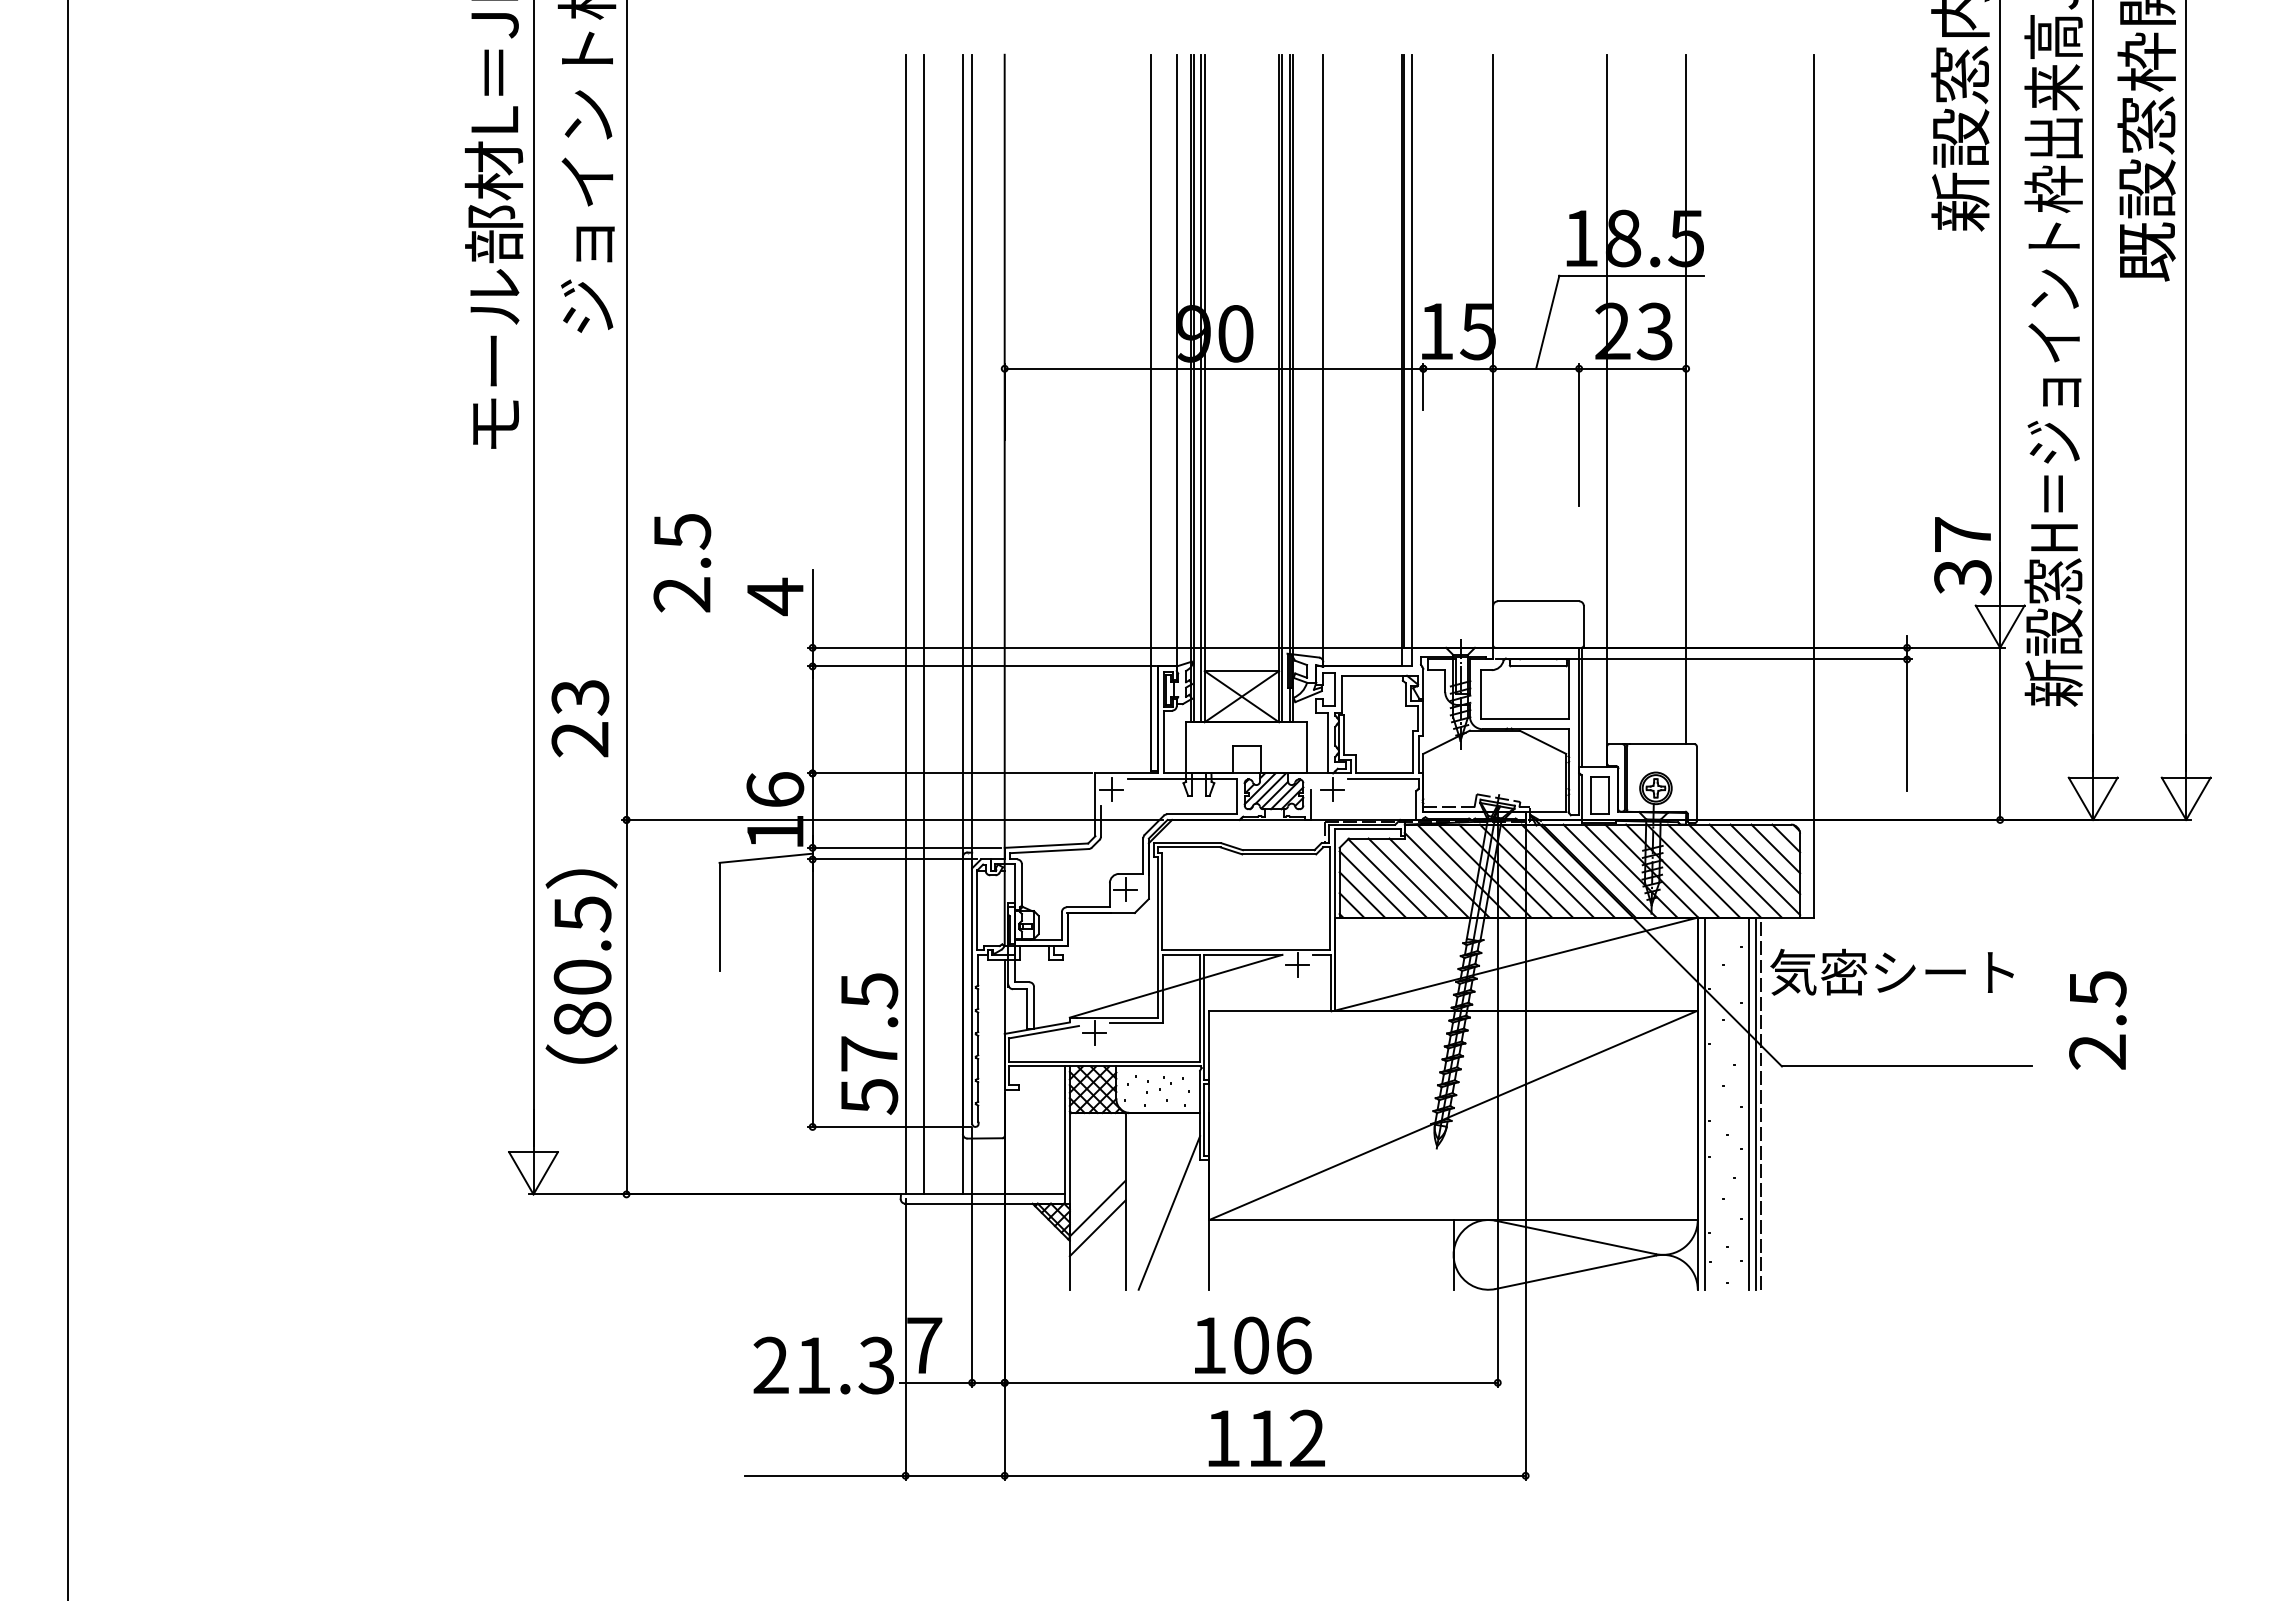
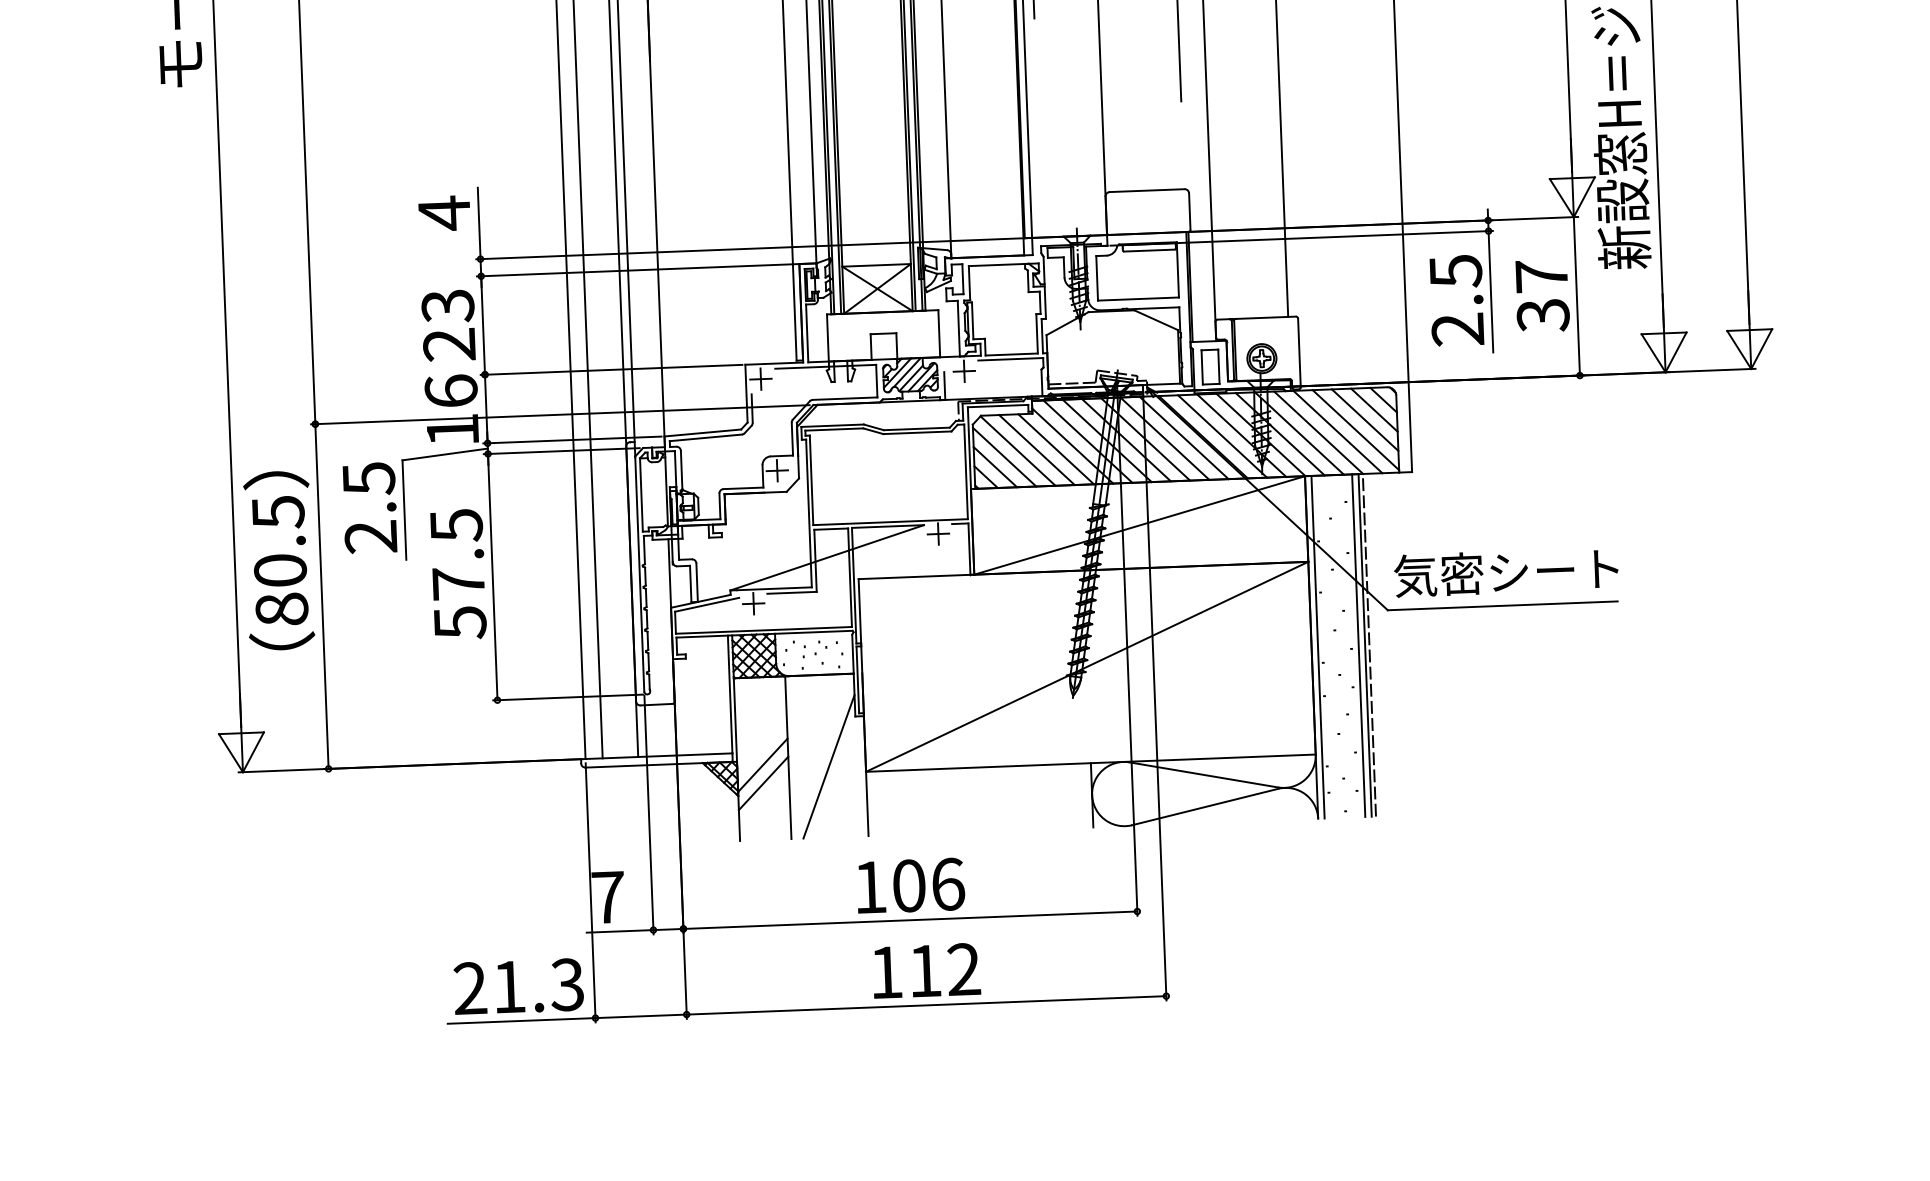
text: (1962, 556) -> (1542, 296), moved
text: (682, 563) -> (370, 508), moved
text: (580, 718) -> (448, 325), moved
text: (1891, 971) -> (1505, 571), moved
text: (2097, 1020) -> (1456, 300), moved
text: (869, 1043) -> (458, 574), moved
text: (823, 1365) -> (518, 986), moved

